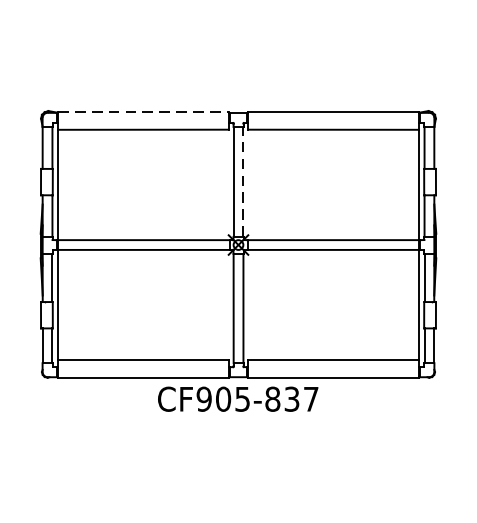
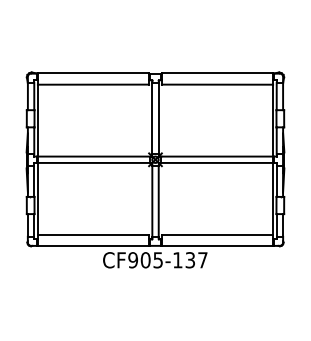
line: (143, 112) -> (93, 73), dashed -> solid
line: (243, 181) -> (158, 118), dashed -> solid
text: (272, 399) -> (177, 260), CF905-837 -> CF905-137

